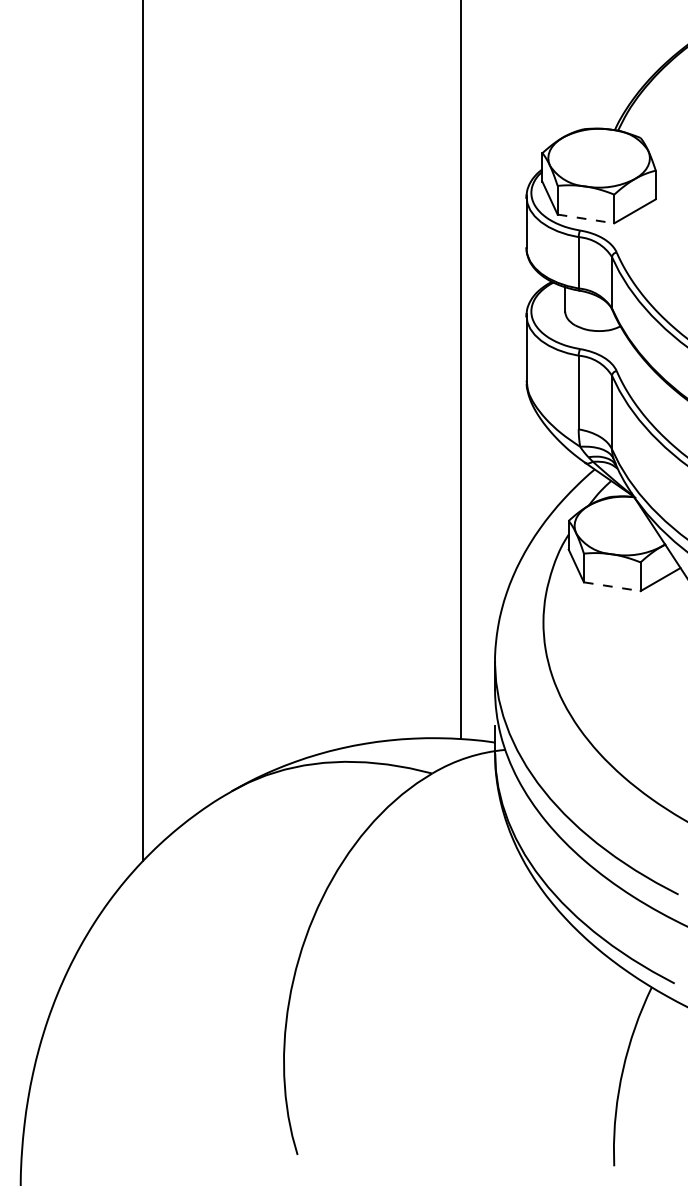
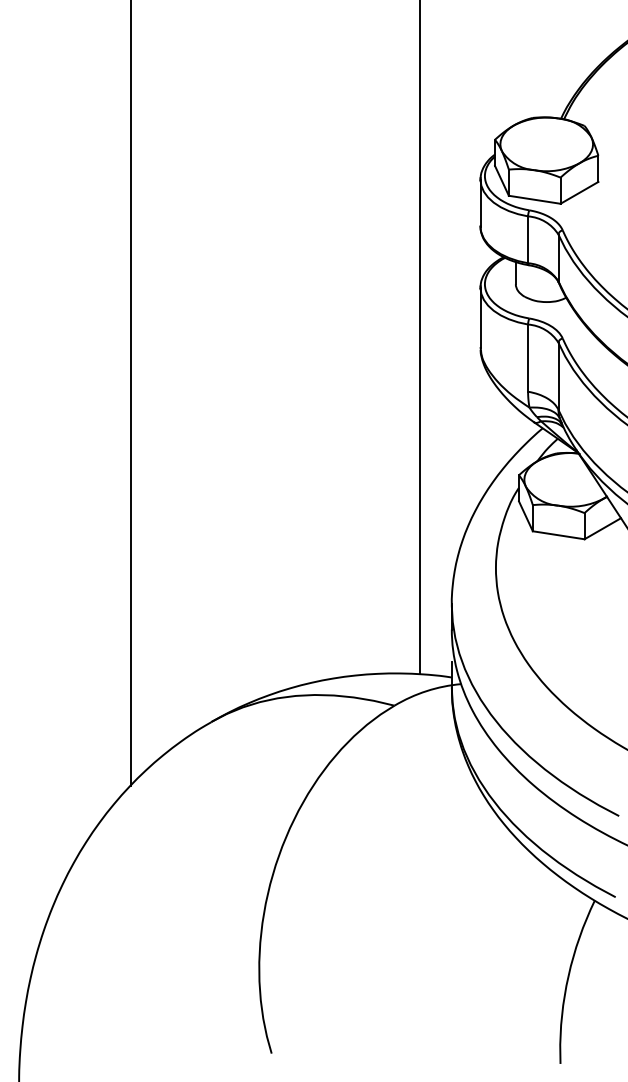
line: (585, 218) -> (534, 199), dashed -> solid
line: (612, 586) -> (558, 535), dashed -> solid

